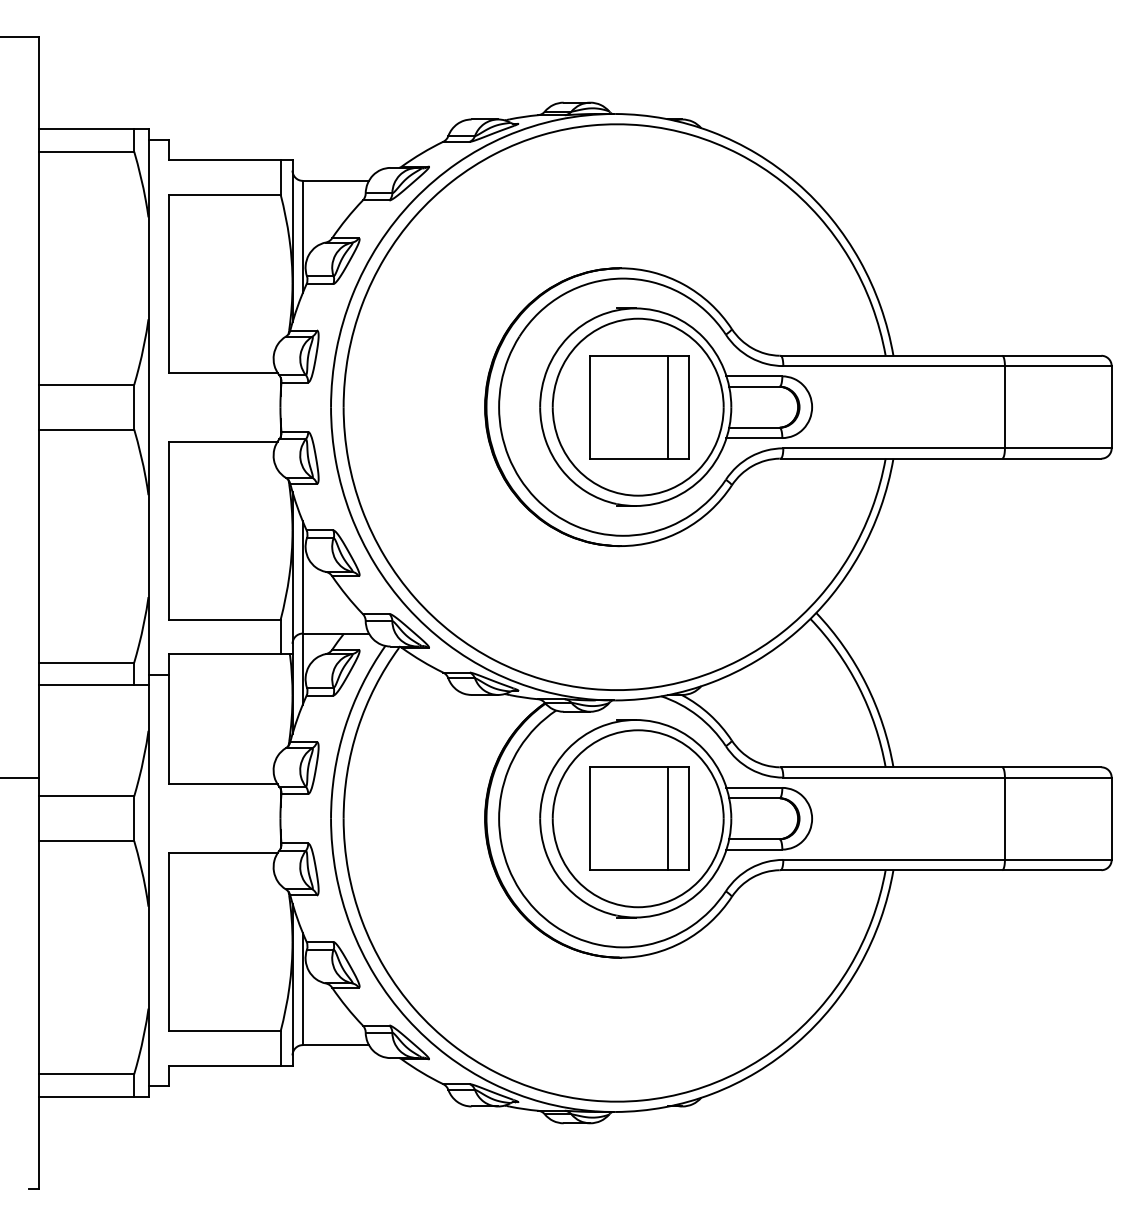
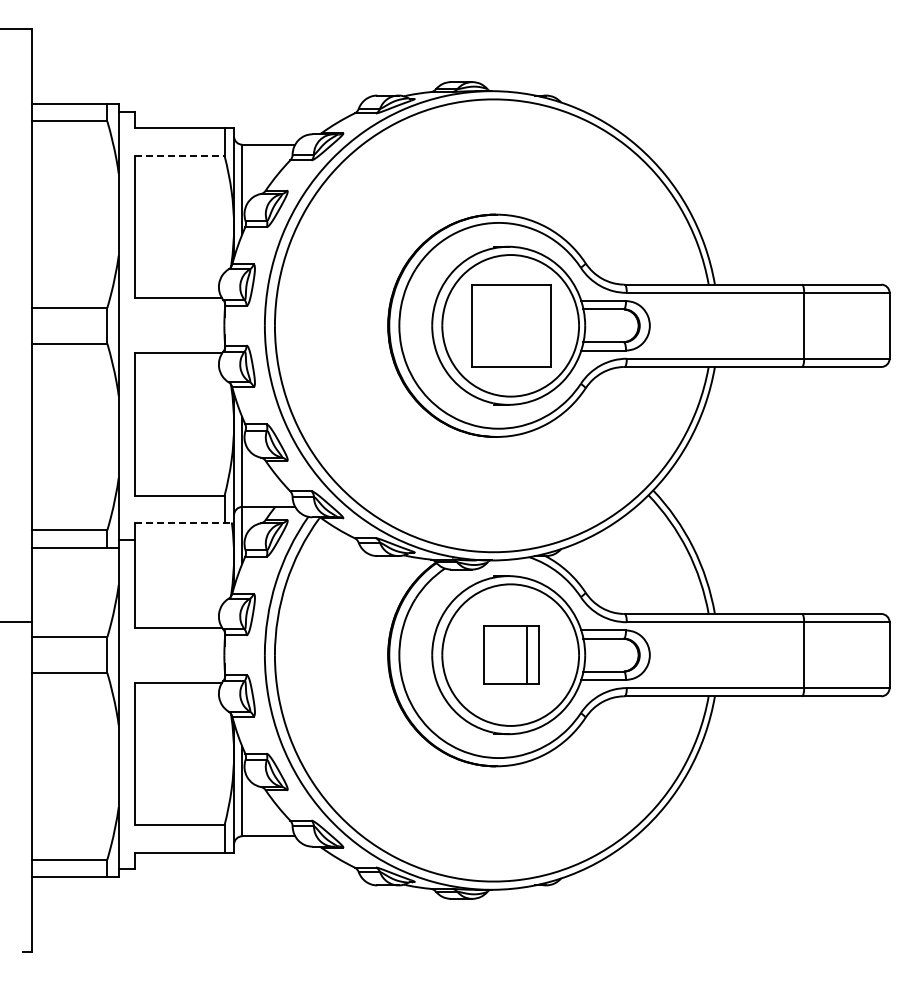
line: (224, 194) -> (179, 155), solid -> dashed
line: (667, 406) -> (534, 325), removed
line: (231, 654) -> (185, 523), solid -> dashed
part: (639, 817) -> (511, 654), size x0.7

